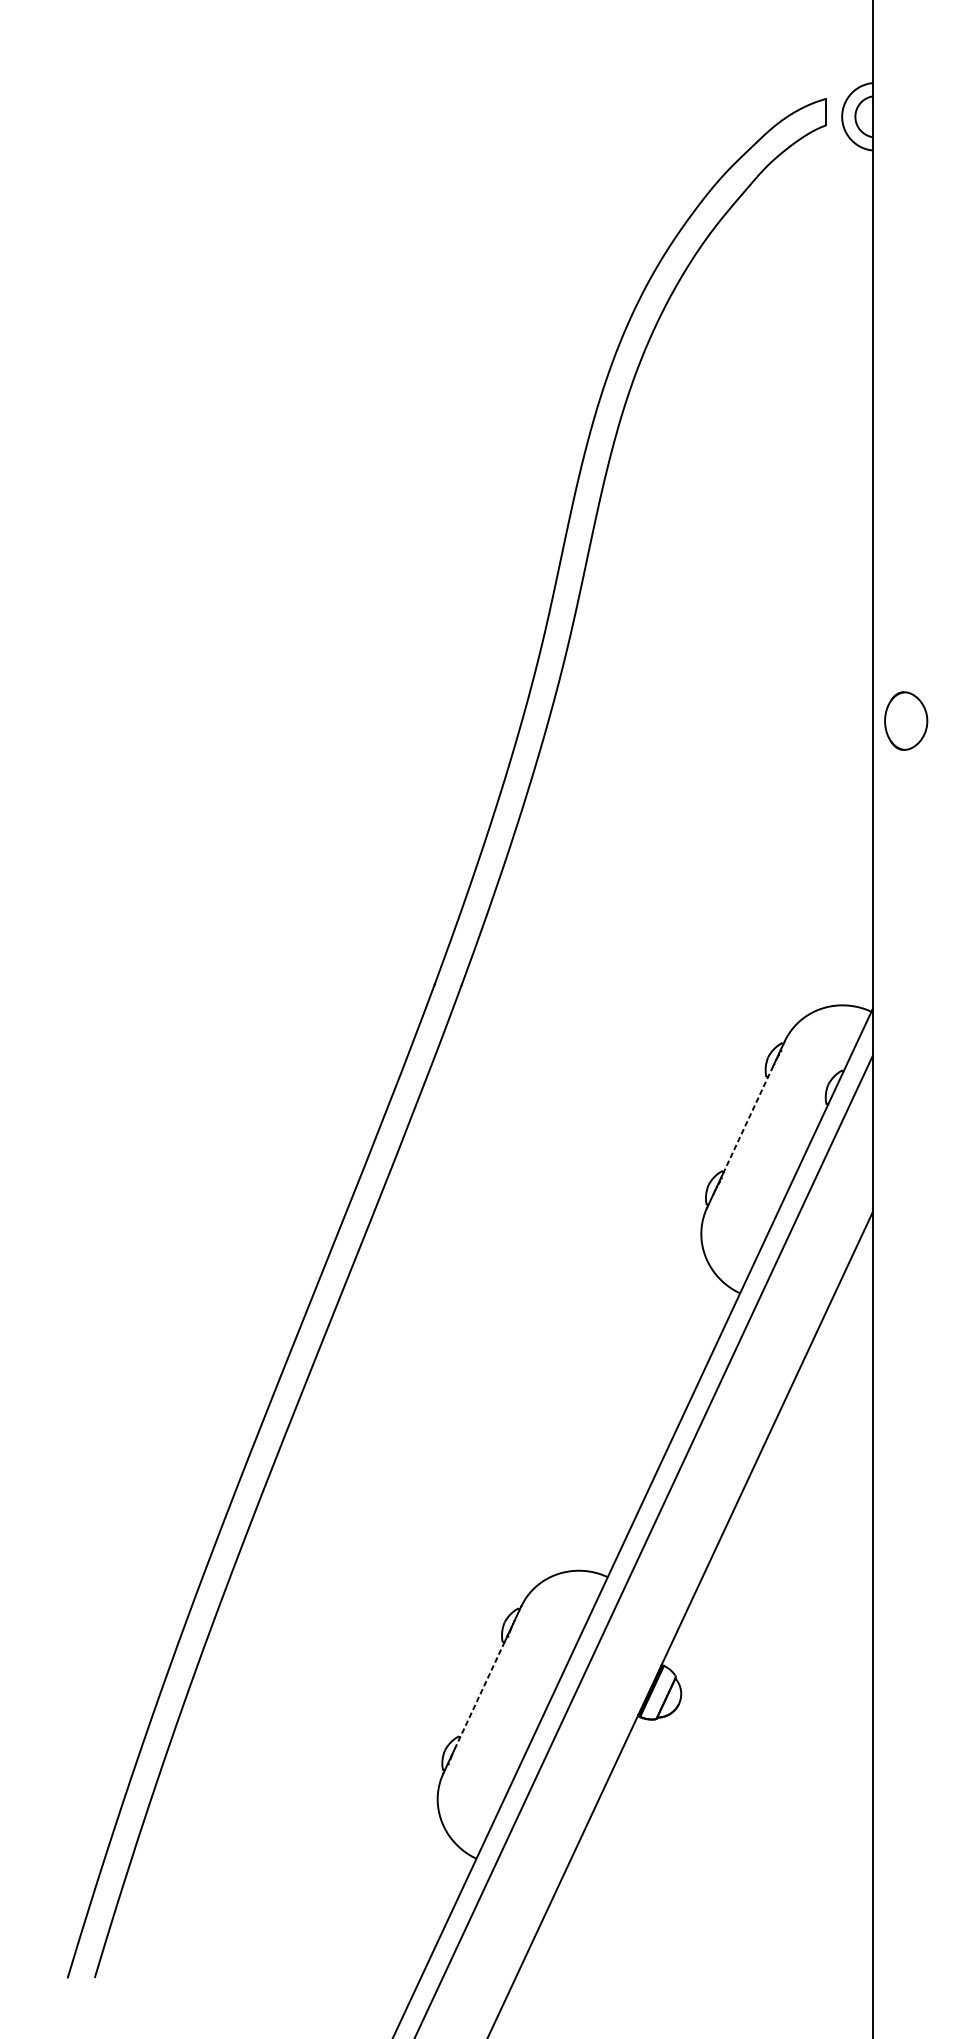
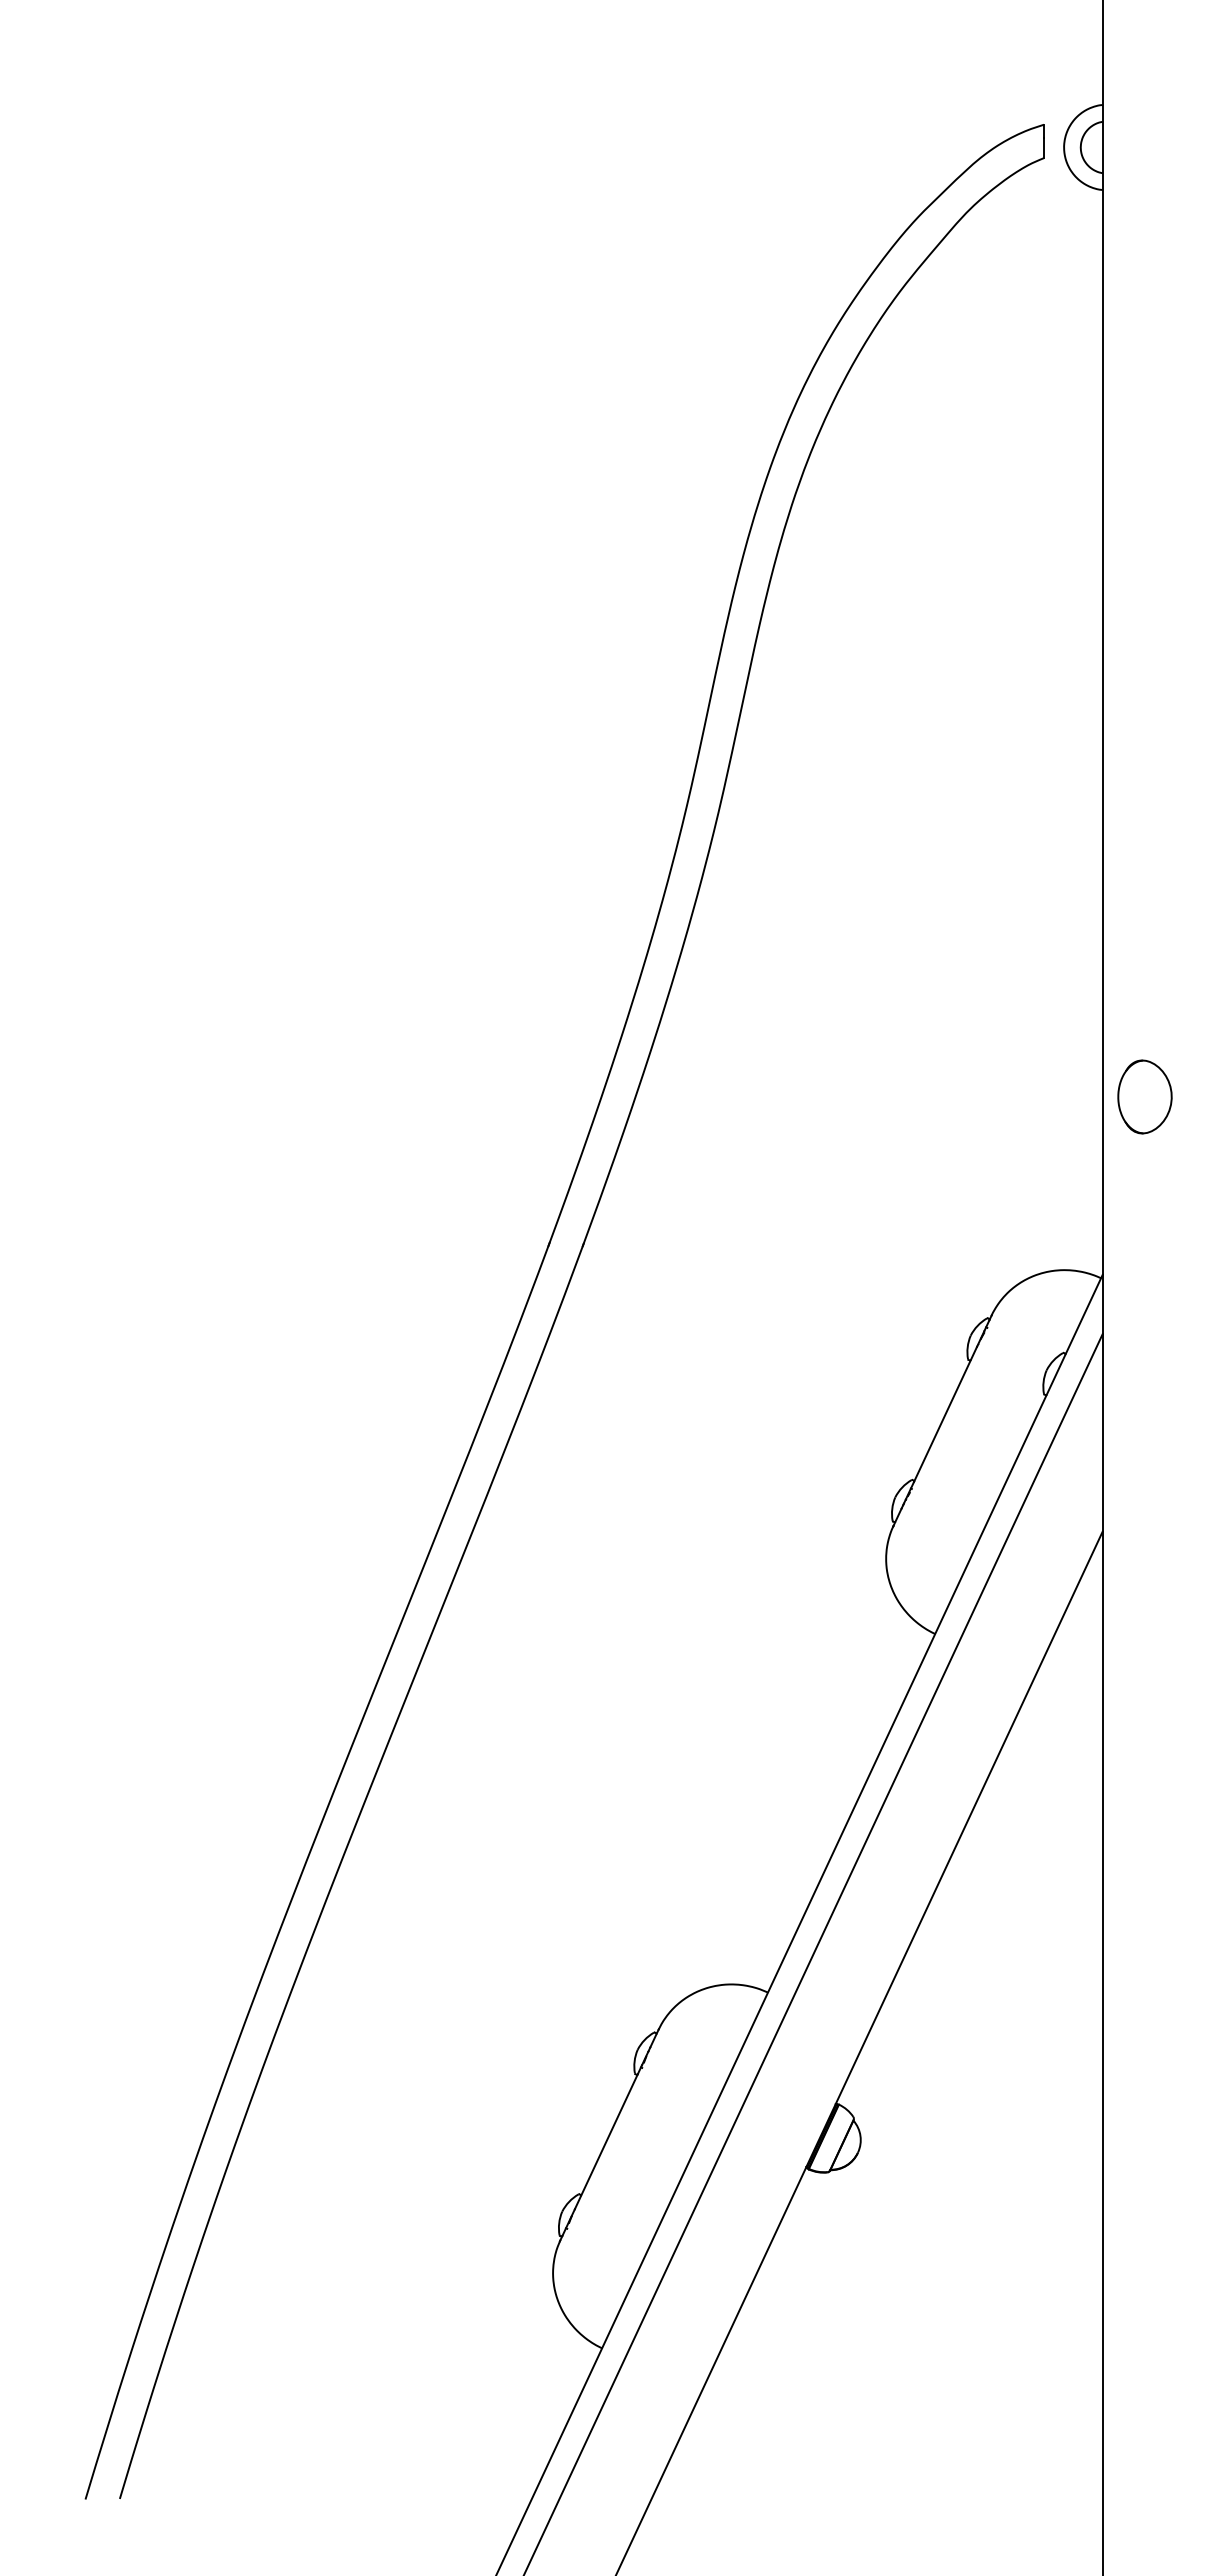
part: (905, 720) -> (1144, 1096), moved
line: (748, 1119) -> (945, 1414), dashed -> solid
line: (479, 1695) -> (606, 2141), dashed -> solid

